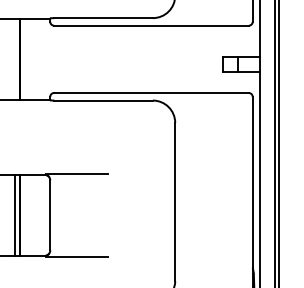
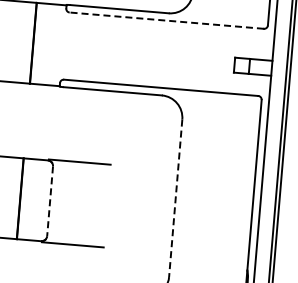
line: (151, 25) -> (166, 20), solid -> dashed
line: (175, 201) -> (176, 197), solid -> dashed
line: (14, 214) -> (14, 197), removed
line: (50, 215) -> (50, 201), solid -> dashed

